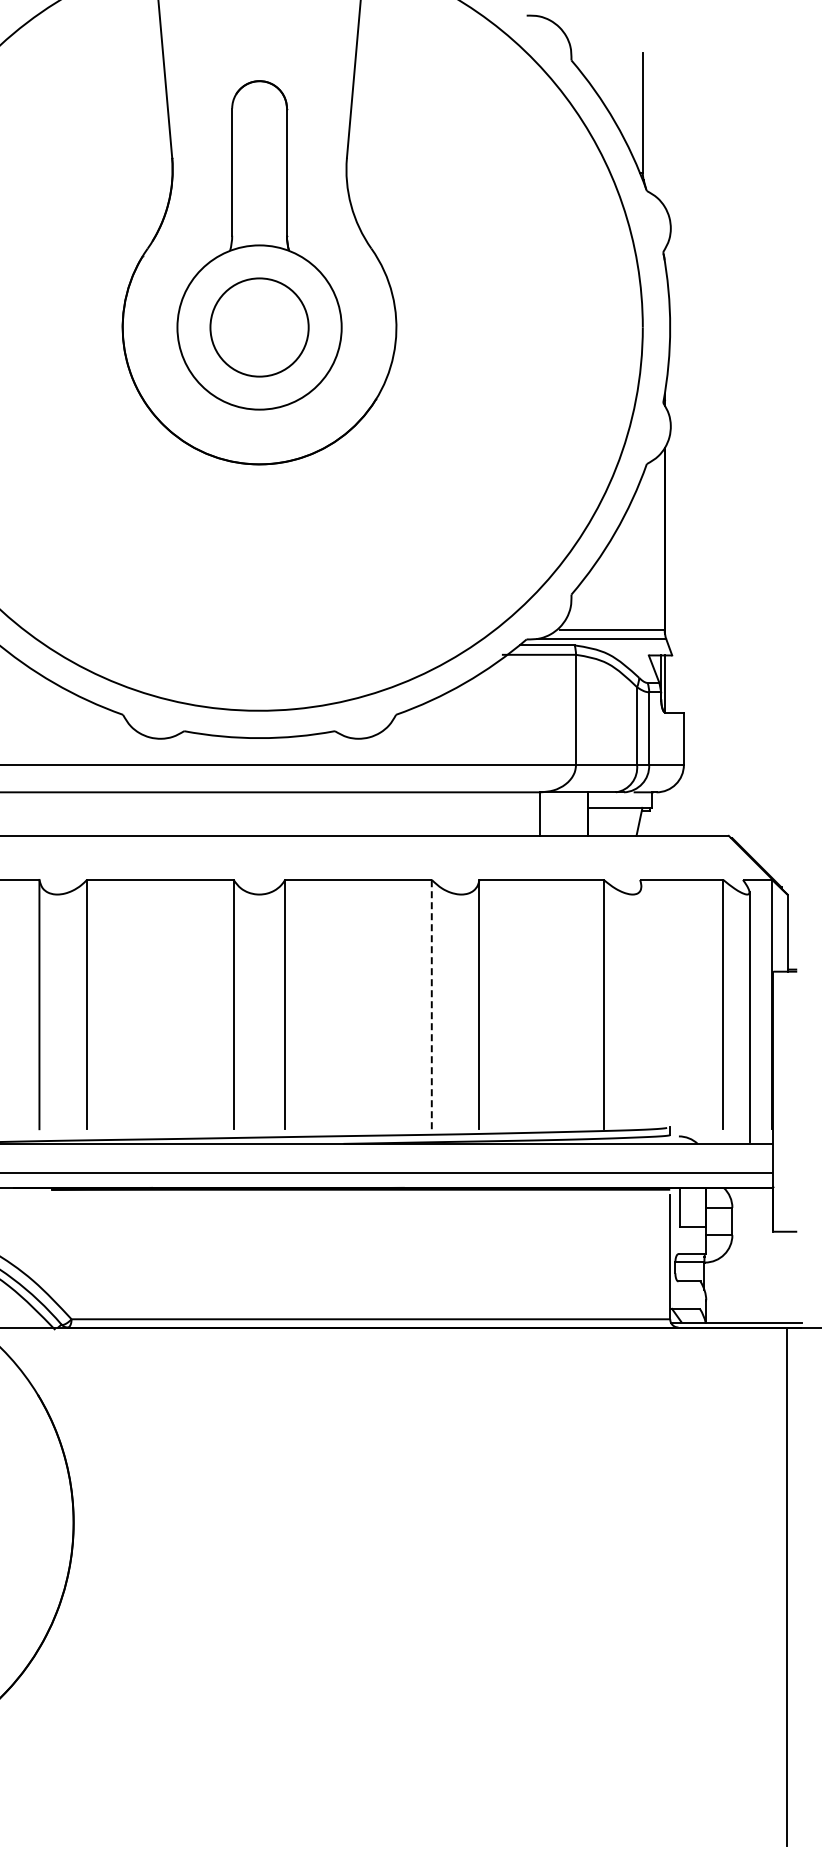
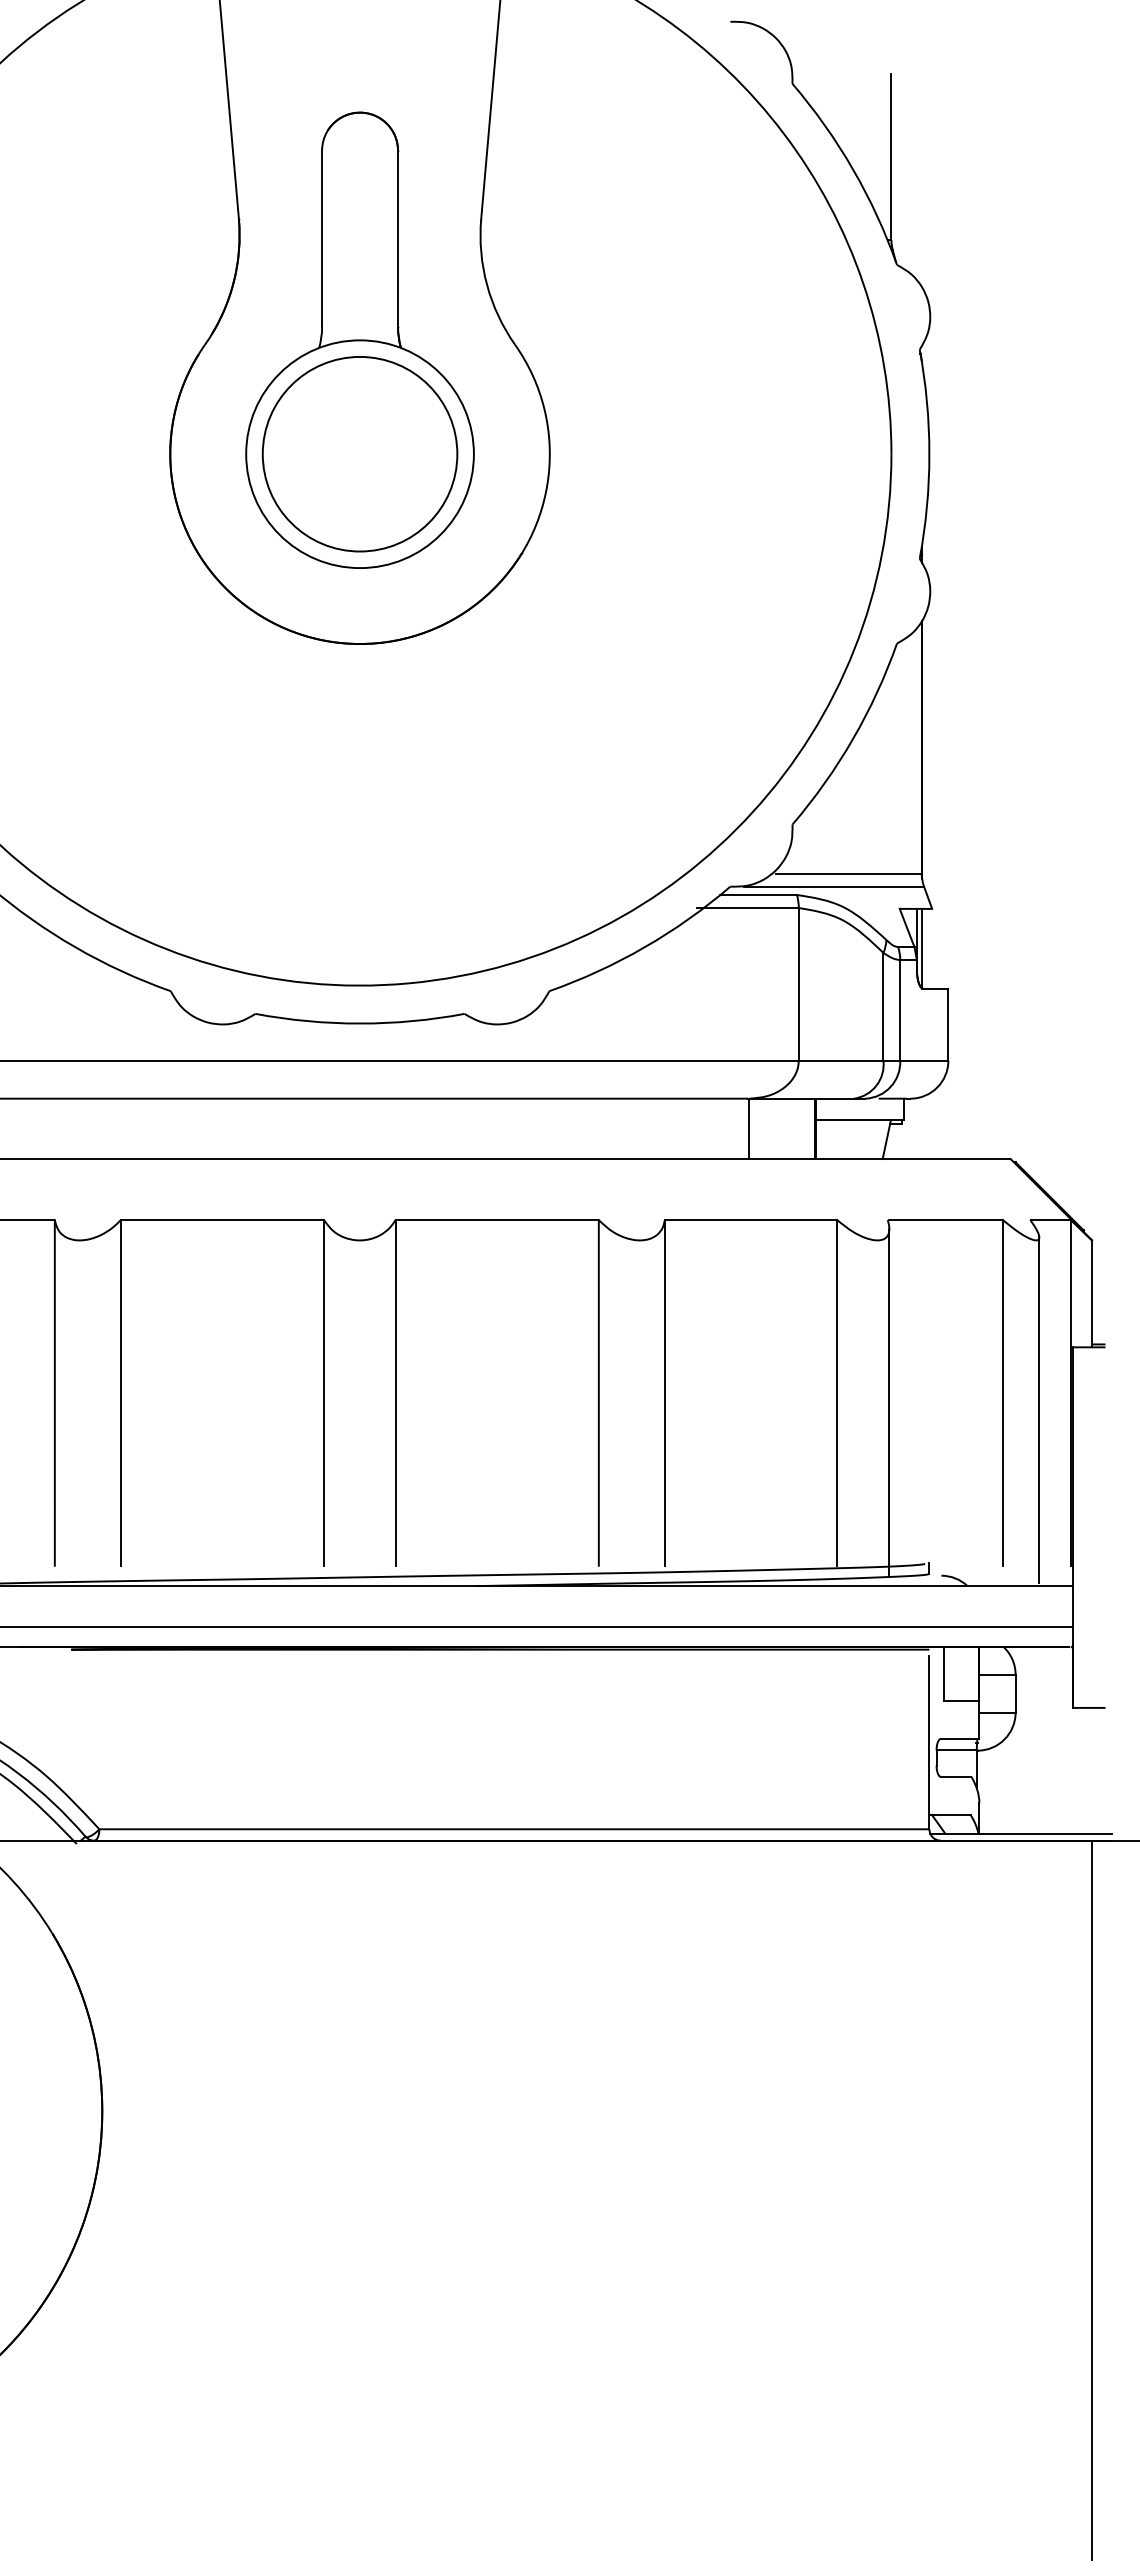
circle: (259, 327) -> (359, 454), size x1.43
line: (431, 1004) -> (598, 1392), dashed -> solid
line: (641, 1010) -> (889, 1401), added

